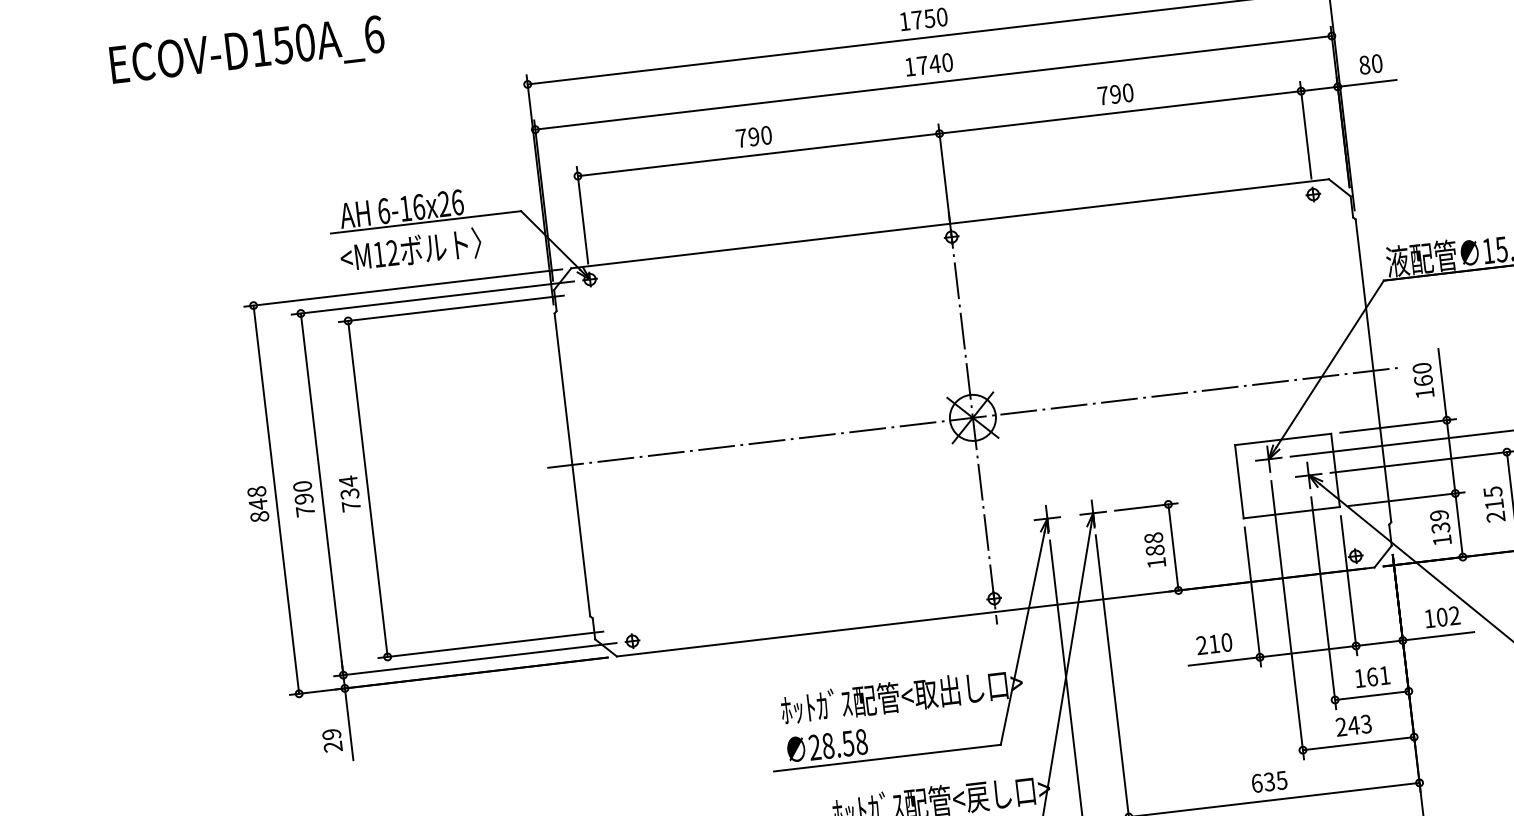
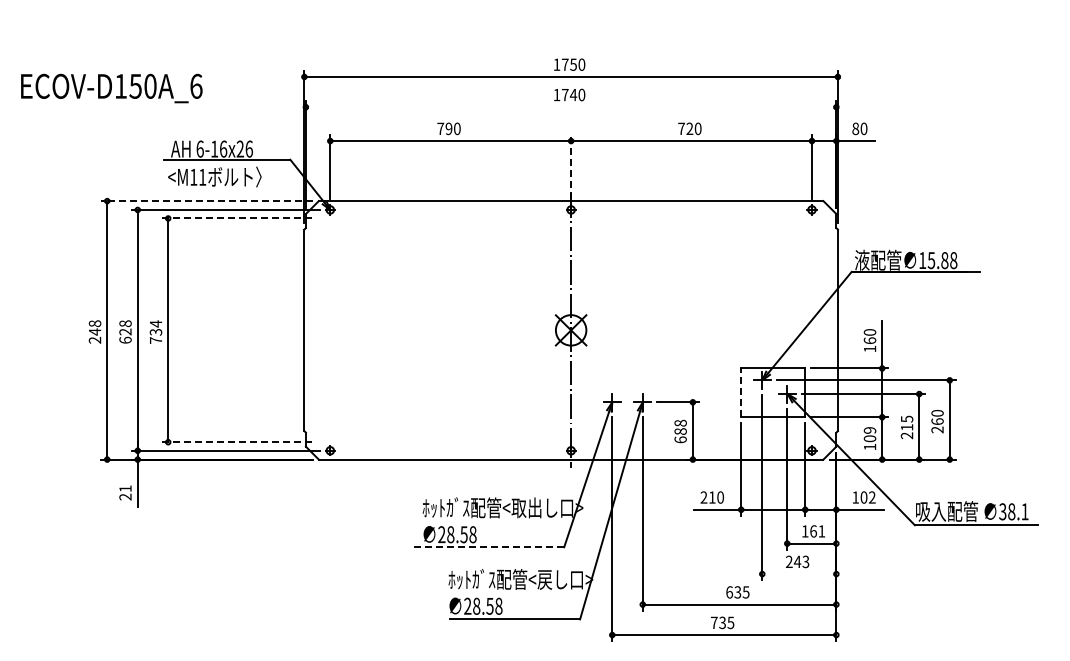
text: (247, 52) -> (111, 88), moved
line: (932, 83) -> (570, 107), removed
text: (1115, 95) -> (689, 129), 790 -> 720
line: (944, 171) -> (571, 166), solid -> dashed
text: (392, 251) -> (202, 176), <M12 -> <M11
line: (402, 288) -> (206, 201), solid -> dashed
line: (450, 308) -> (236, 218), solid -> dashed
line: (971, 418) -> (570, 330), removed
line: (1239, 481) -> (741, 392), solid -> dashed
text: (303, 498) -> (125, 331), 790 -> 628
text: (258, 515) -> (94, 339), 848 -> 248
text: (1441, 527) -> (870, 438), 139 -> 109
text: (1156, 562) -> (680, 439), 188 -> 688
line: (490, 645) -> (236, 442), solid -> dashed
text: (331, 733) -> (125, 488), 29 -> 21
line: (1358, 744) -> (799, 574), removed
line: (887, 758) -> (488, 547), solid -> dashed

